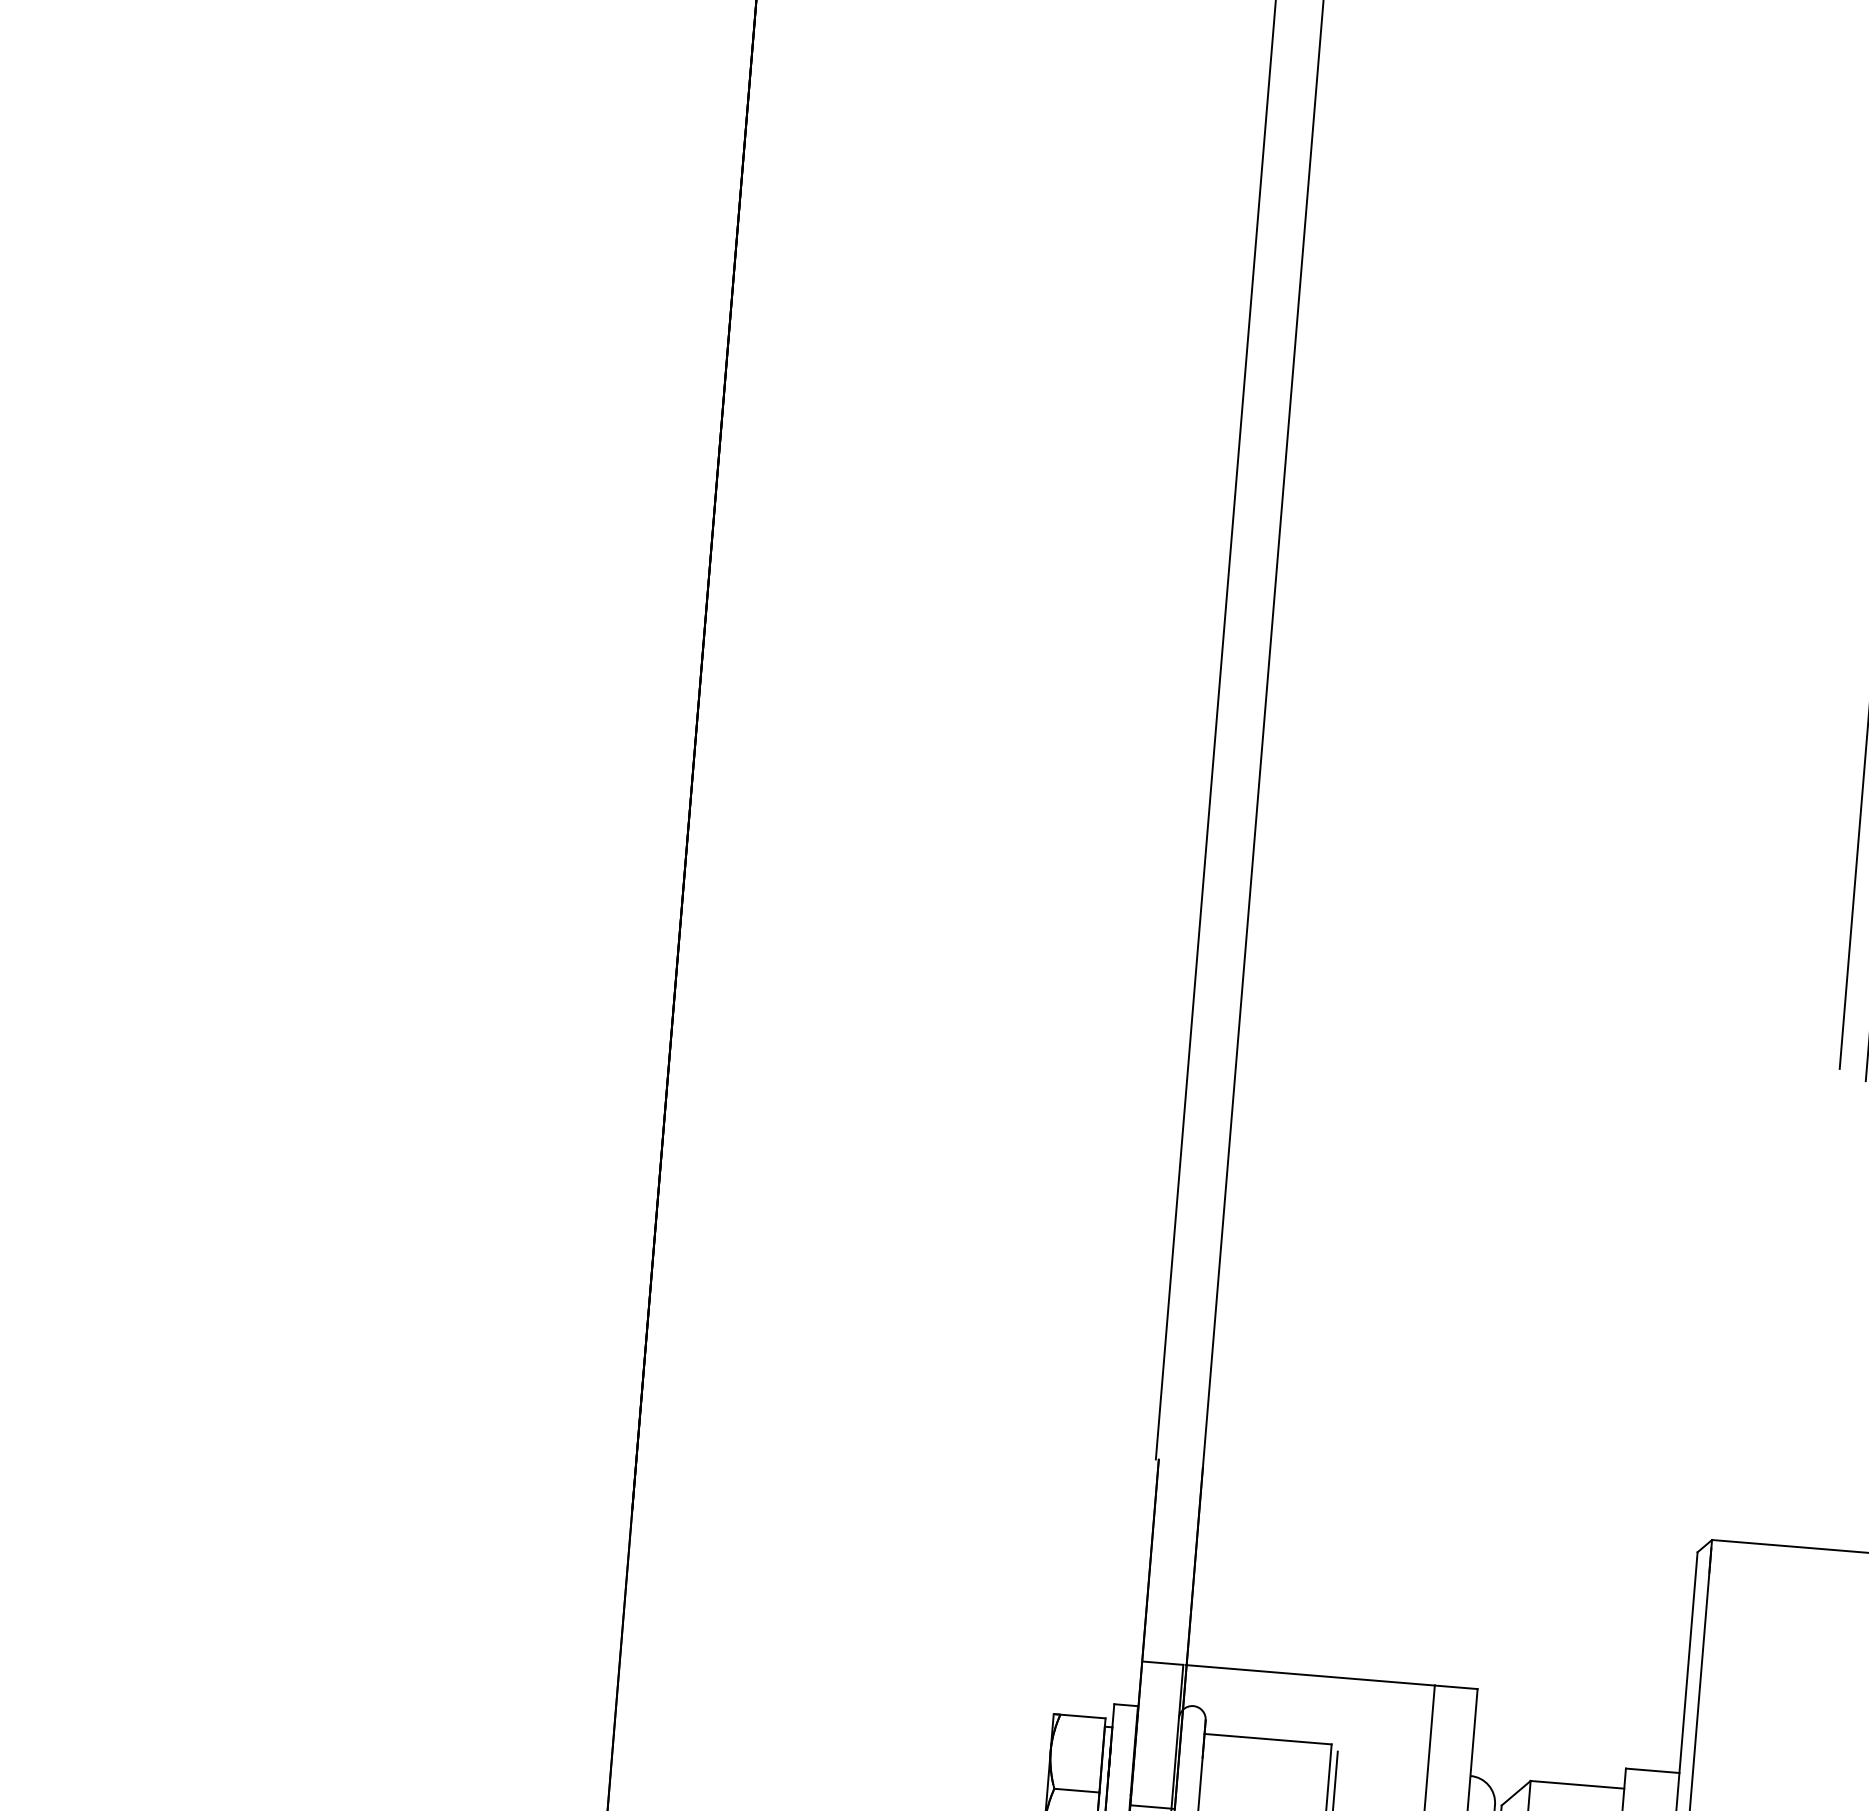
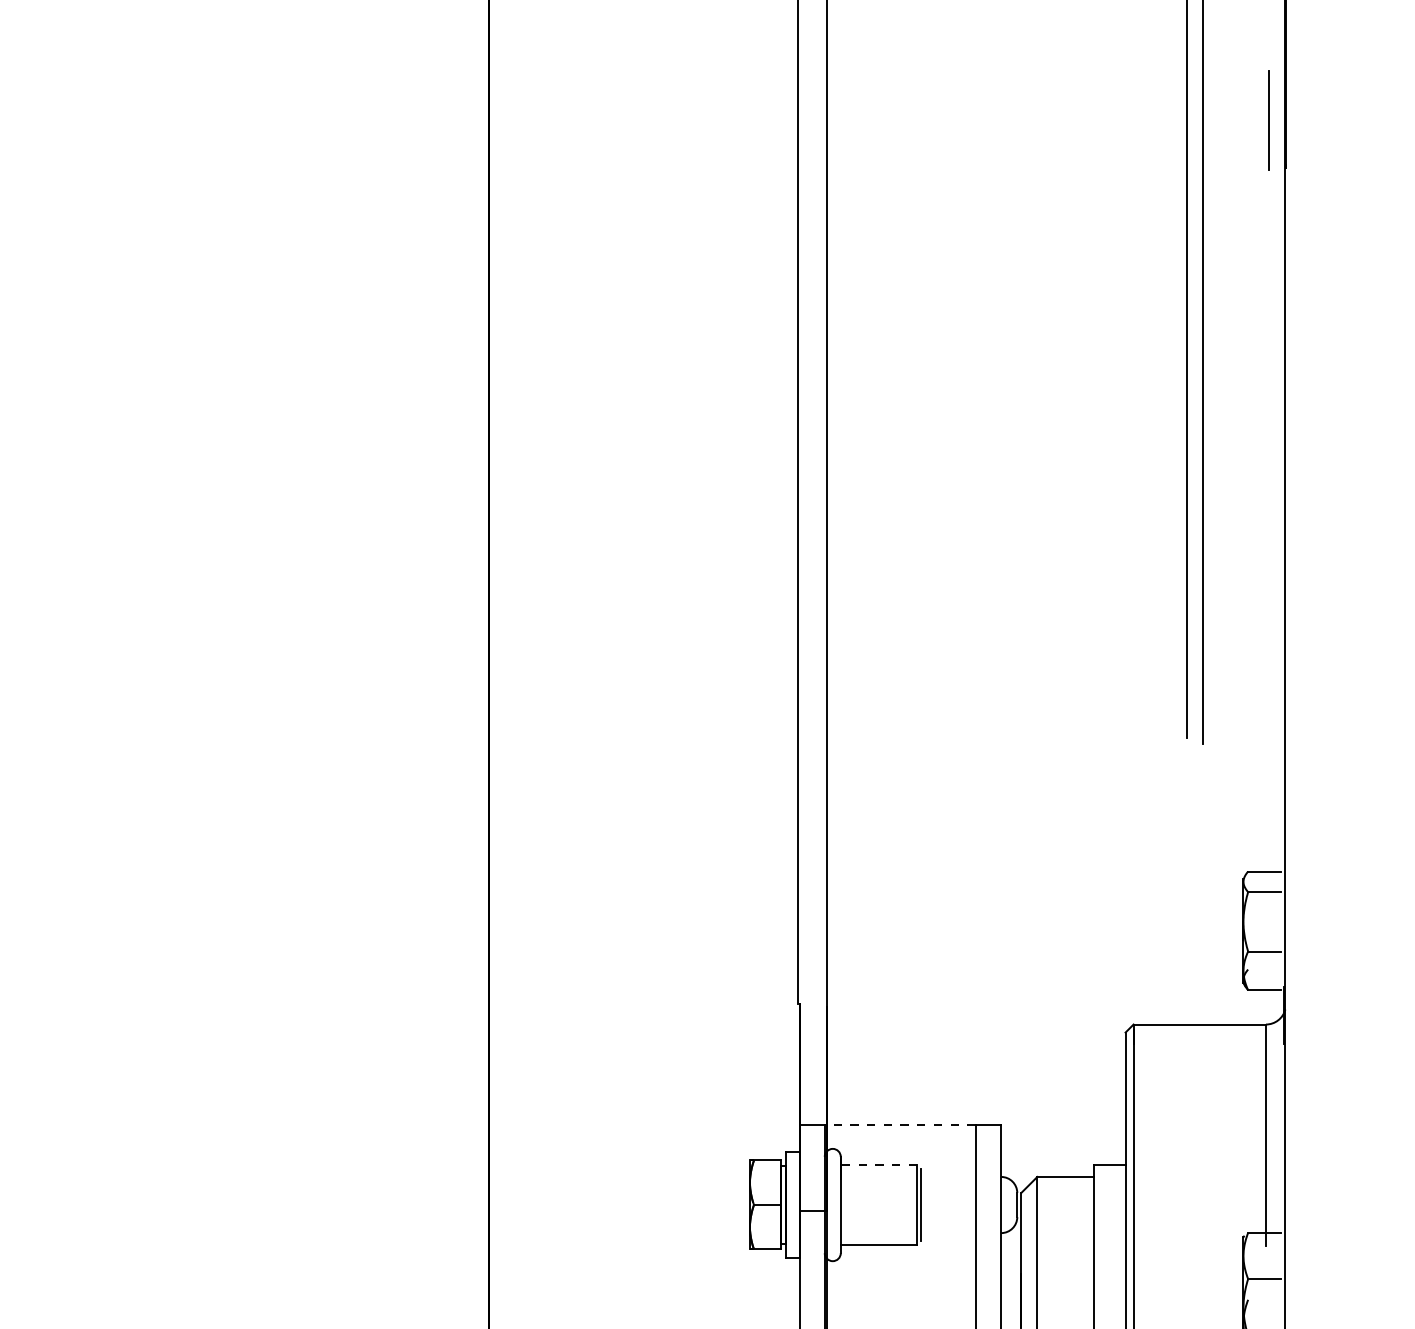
line: (1309, 1674) -> (900, 1124), solid -> dashed
line: (1267, 1738) -> (878, 1164), solid -> dashed

